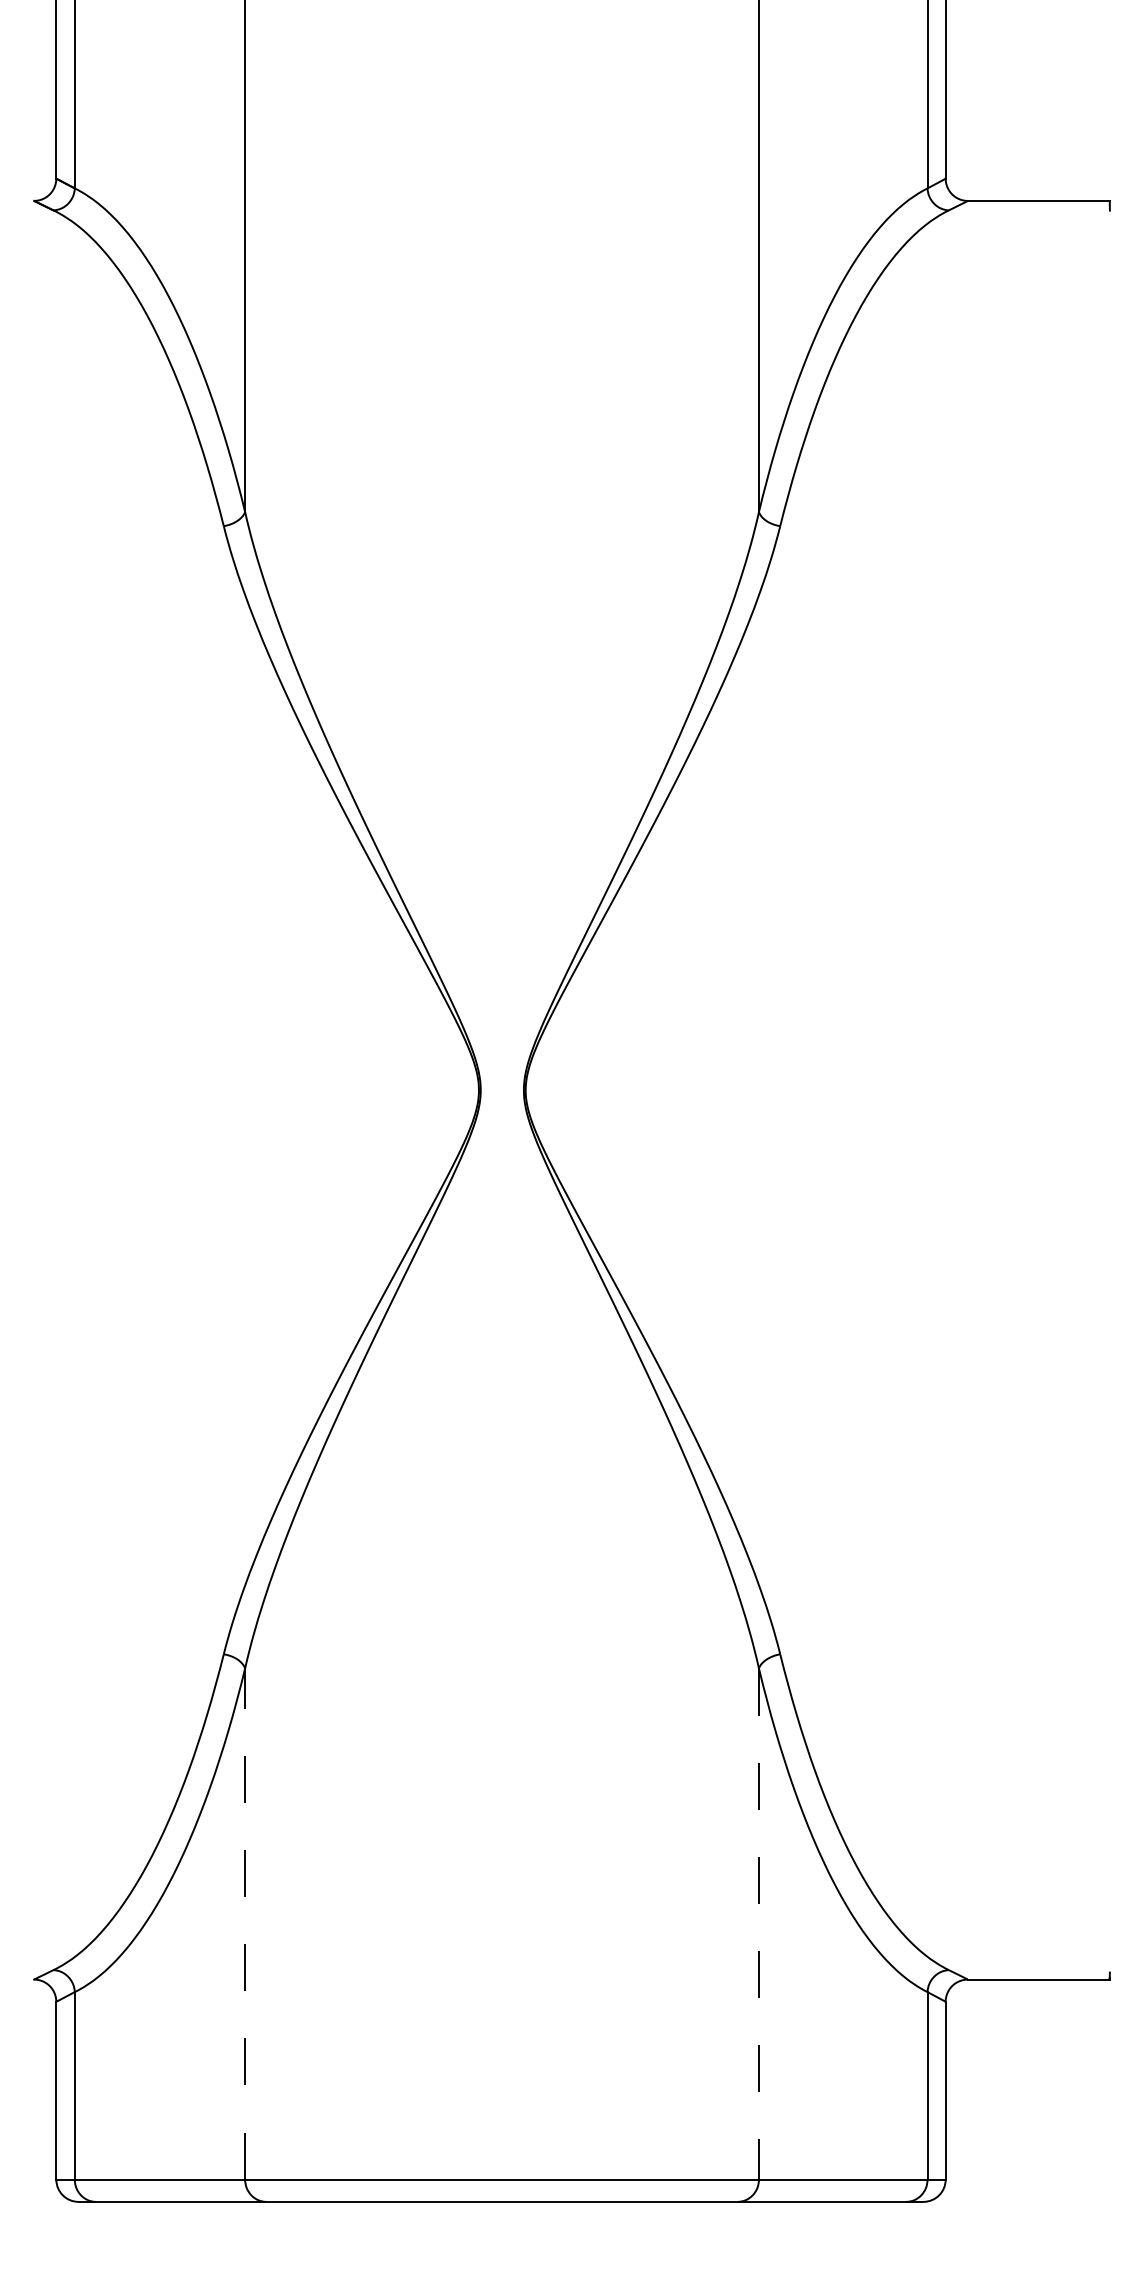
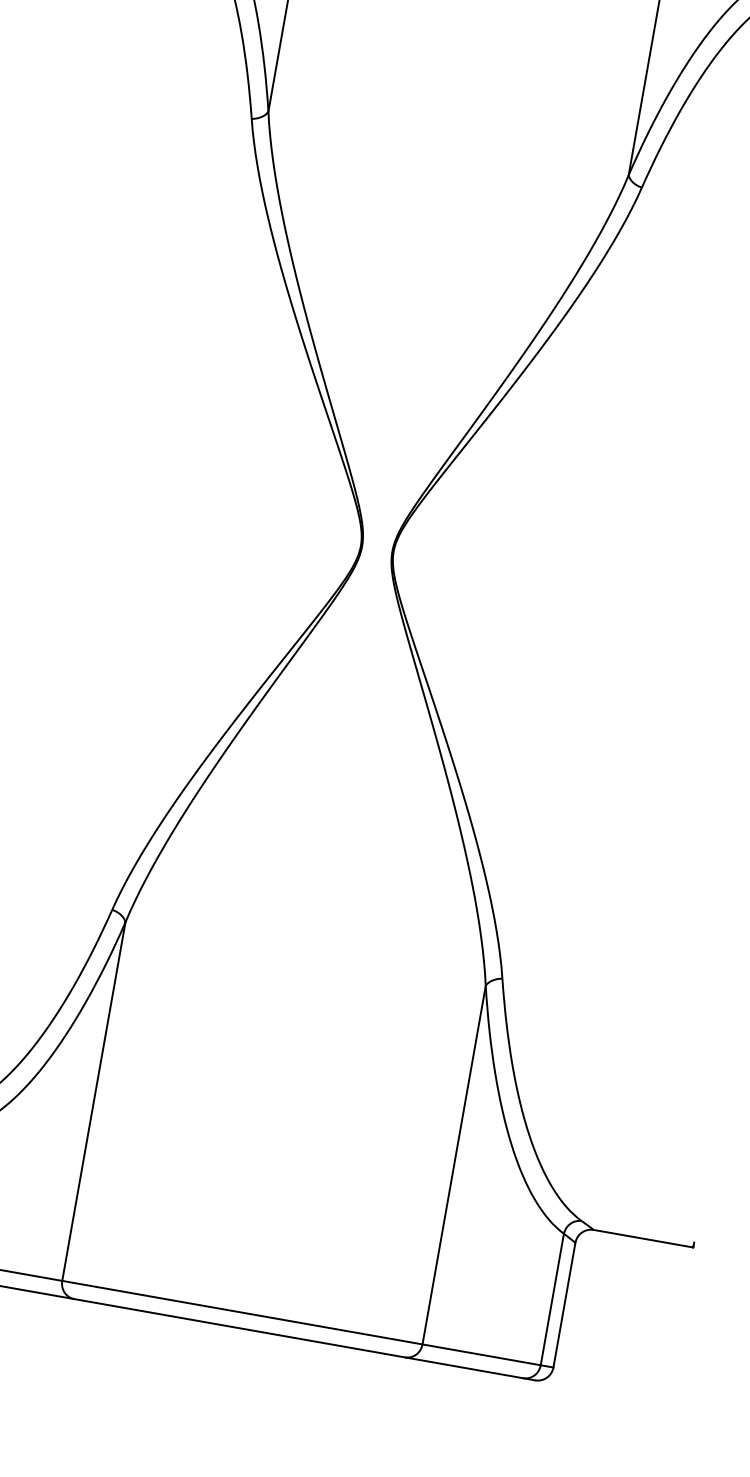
line: (245, 1924) -> (94, 1102), dashed -> solid
line: (758, 1924) -> (453, 1165), dashed -> solid

